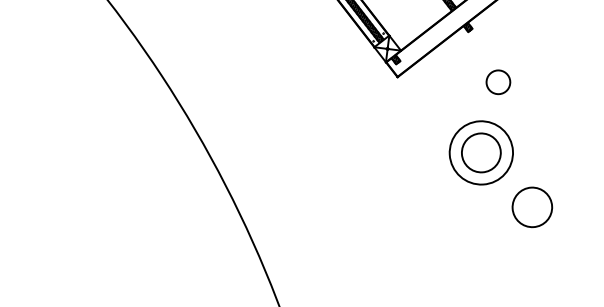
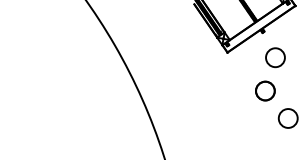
circle: (498, 81) -> (275, 57), size x1.67
circle: (479, 151) -> (264, 90), size x0.62

